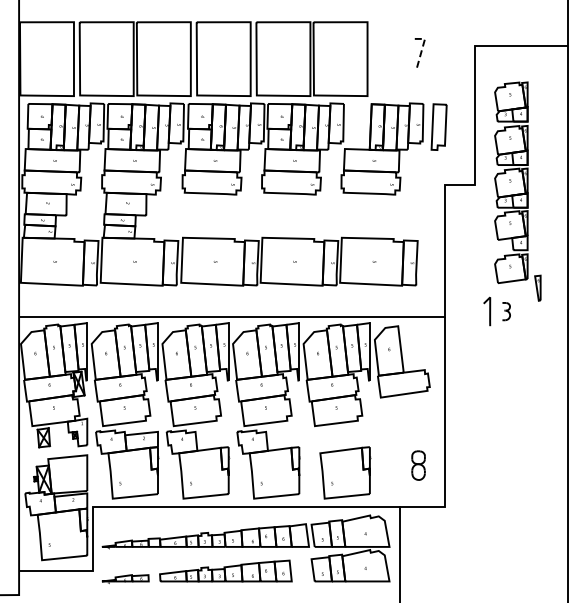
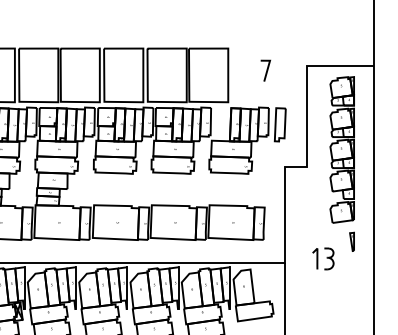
line: (422, 46) -> (268, 66), dashed -> solid
part: (511, 182) -> (342, 149), moved
part: (506, 311) -> (329, 258), size x1.67

